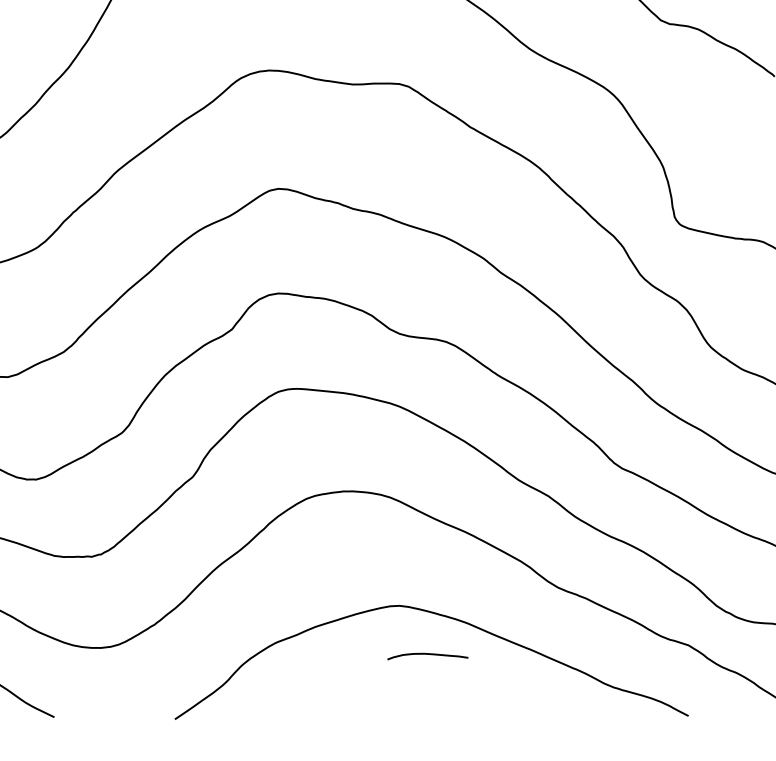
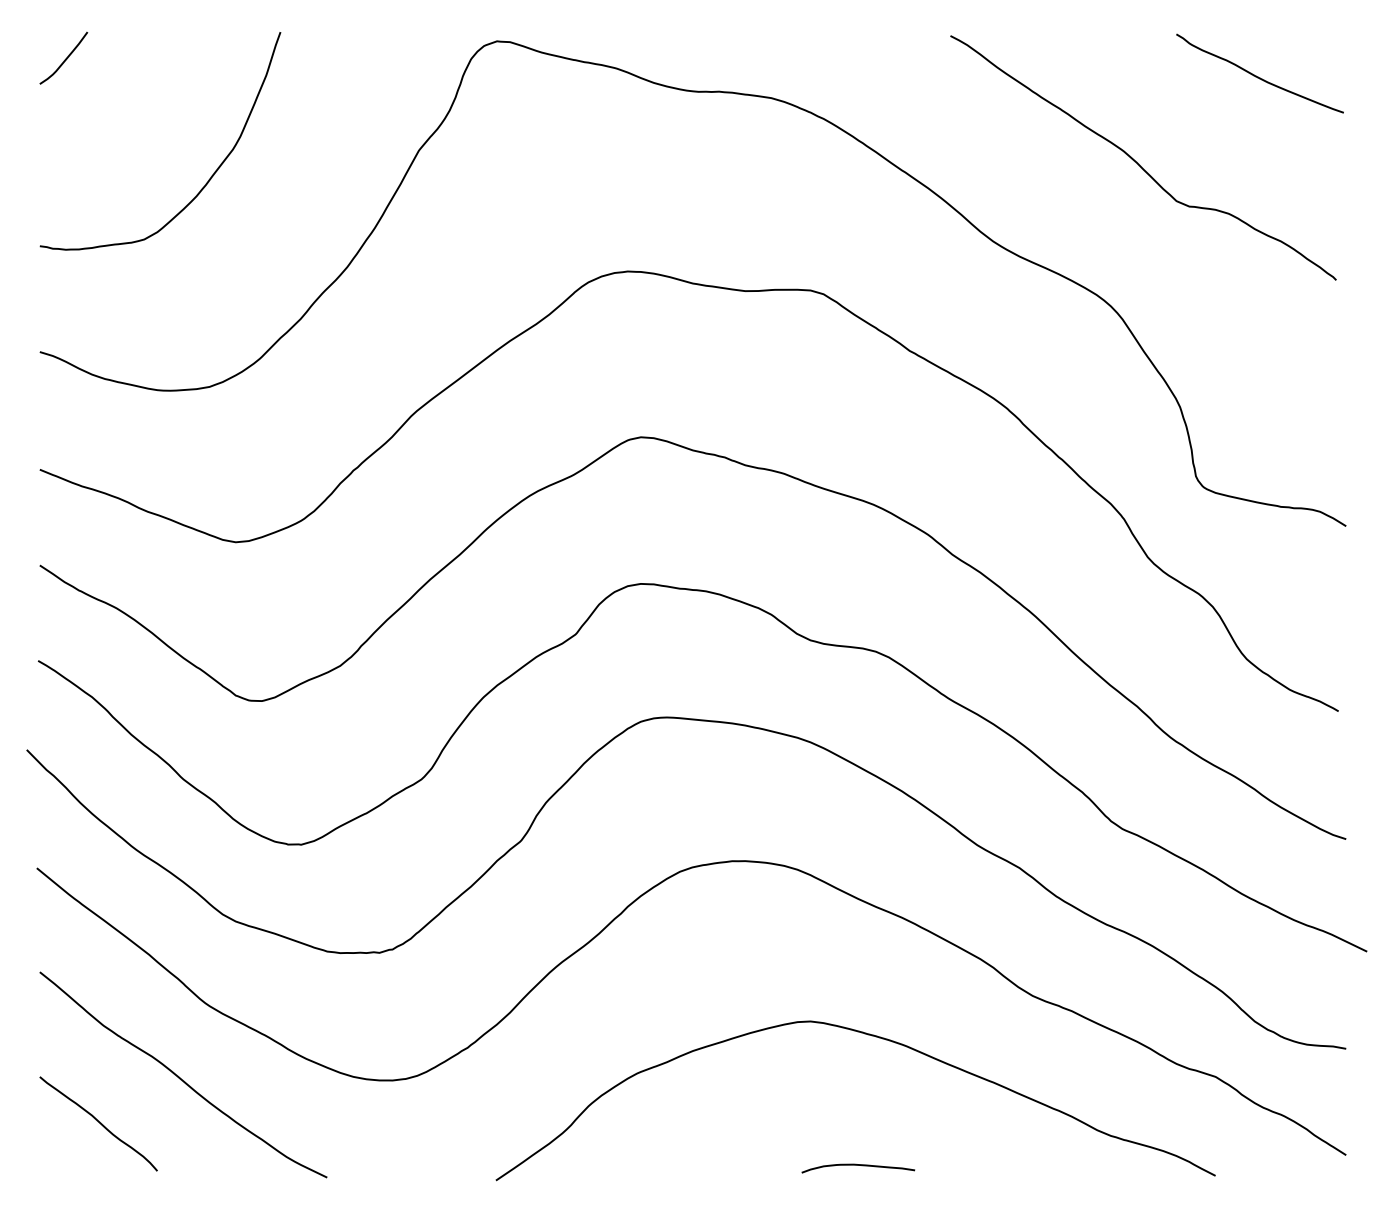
curve: (427, 654) -> (858, 1165), moved

